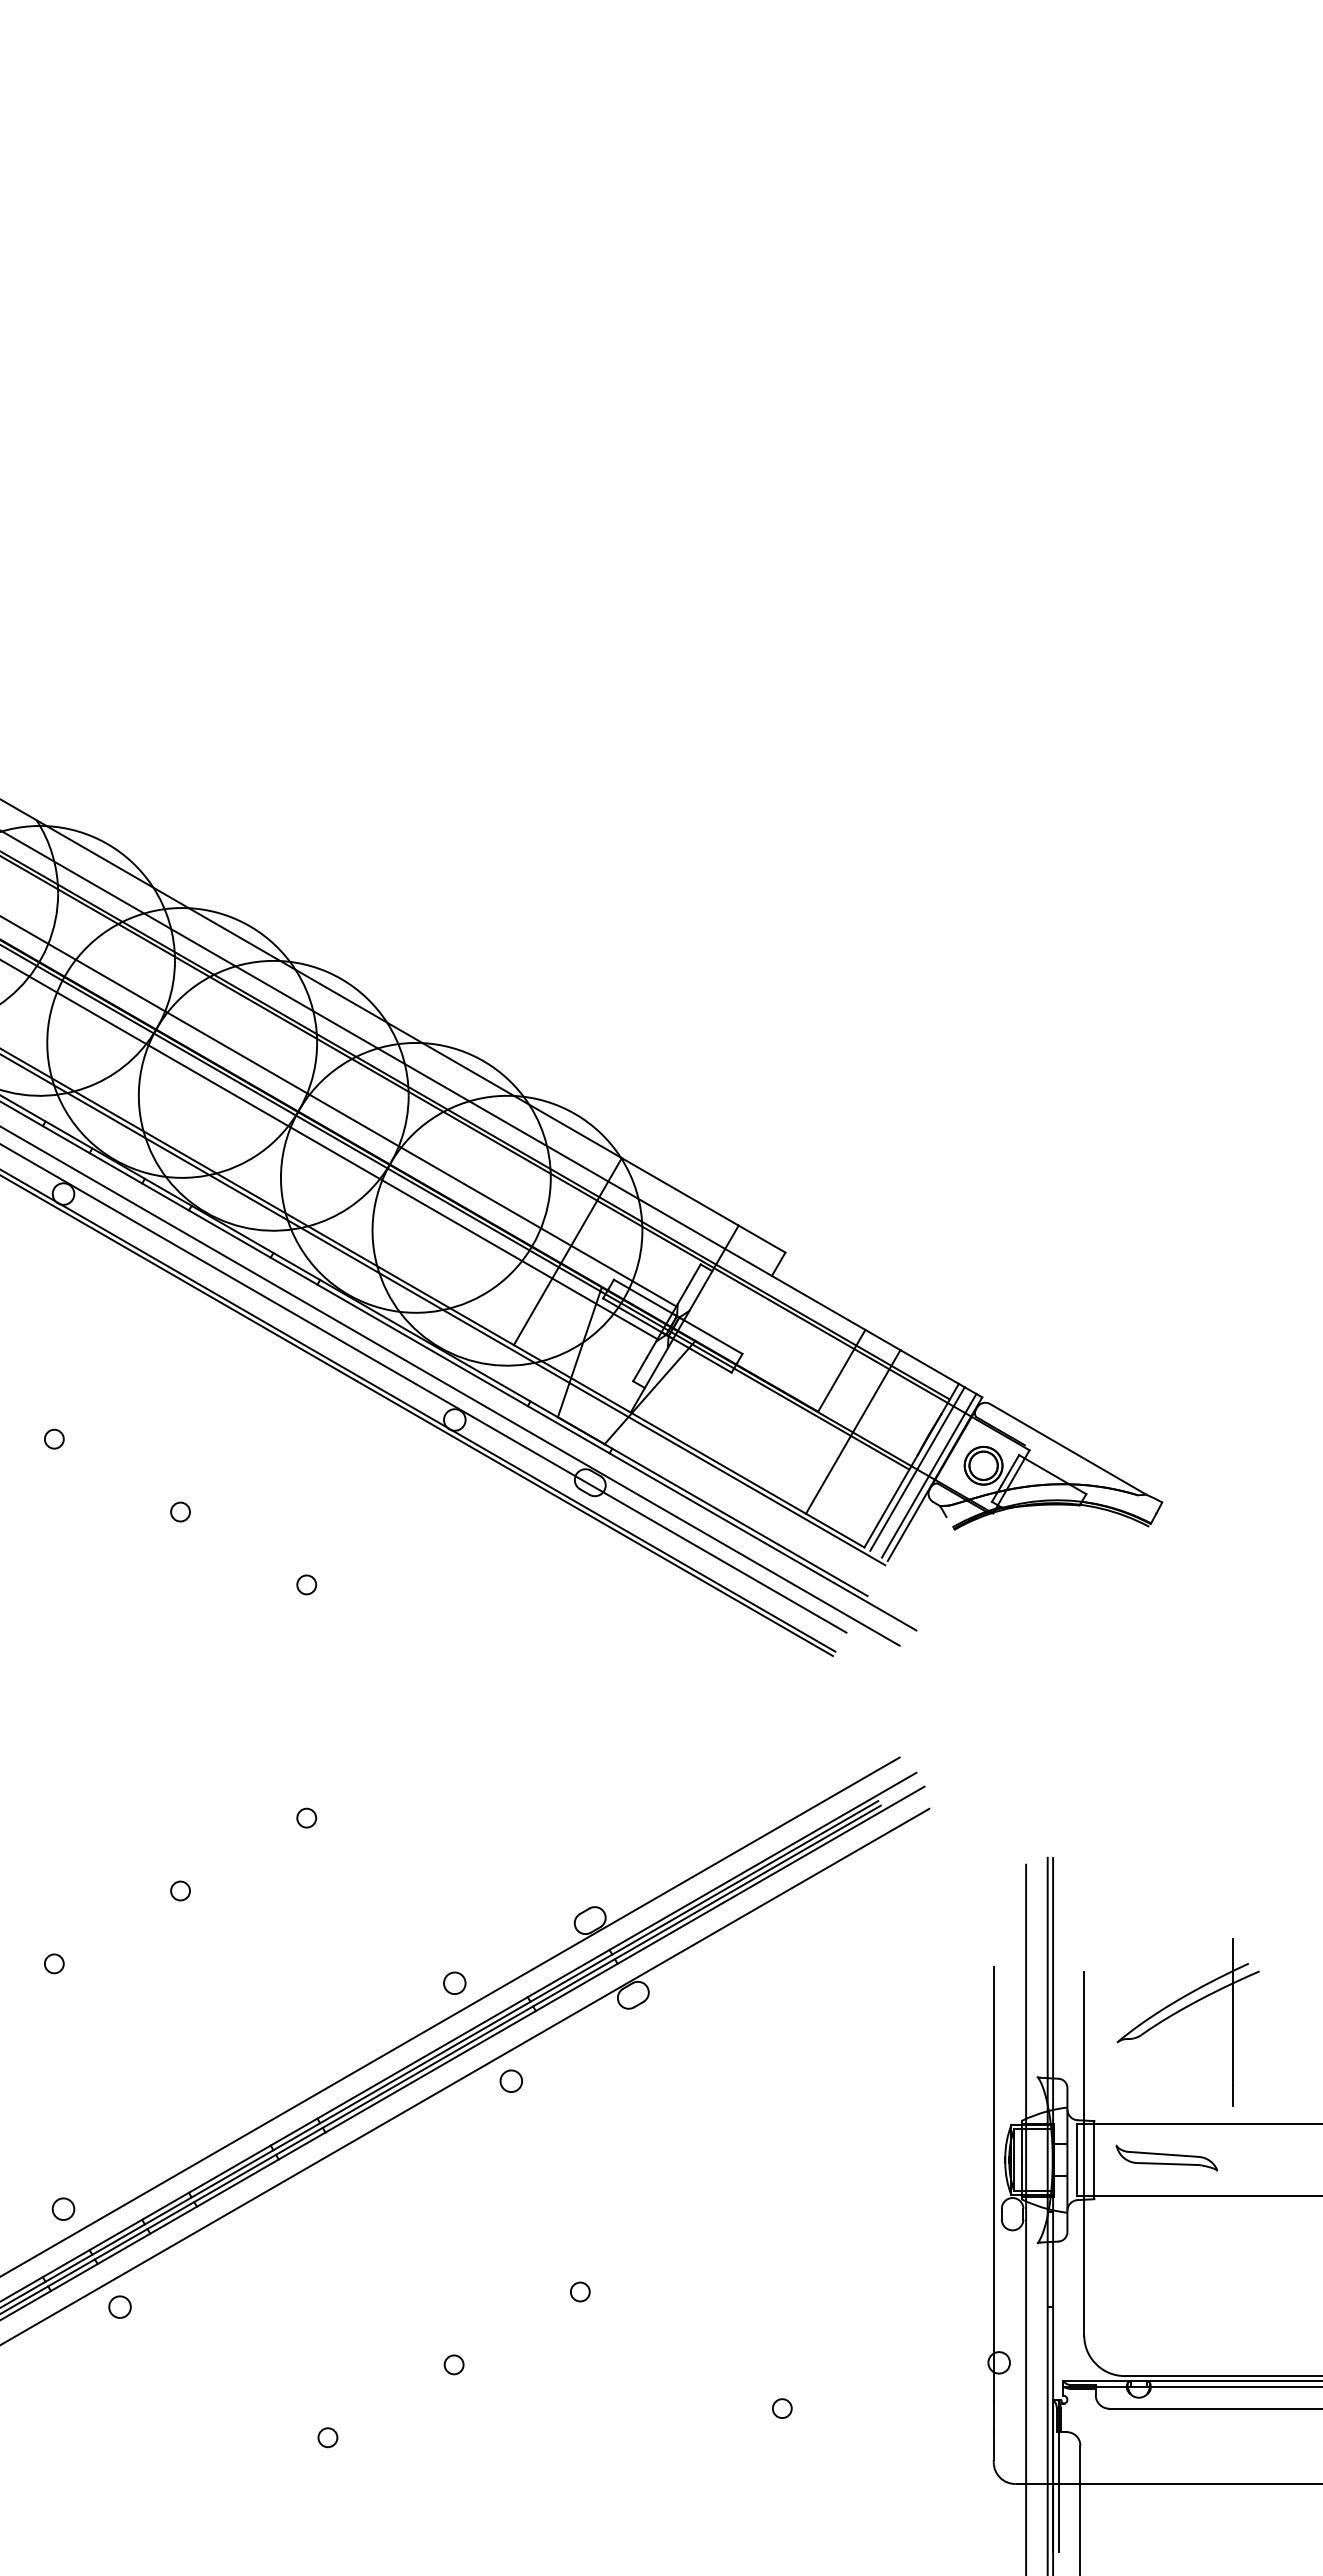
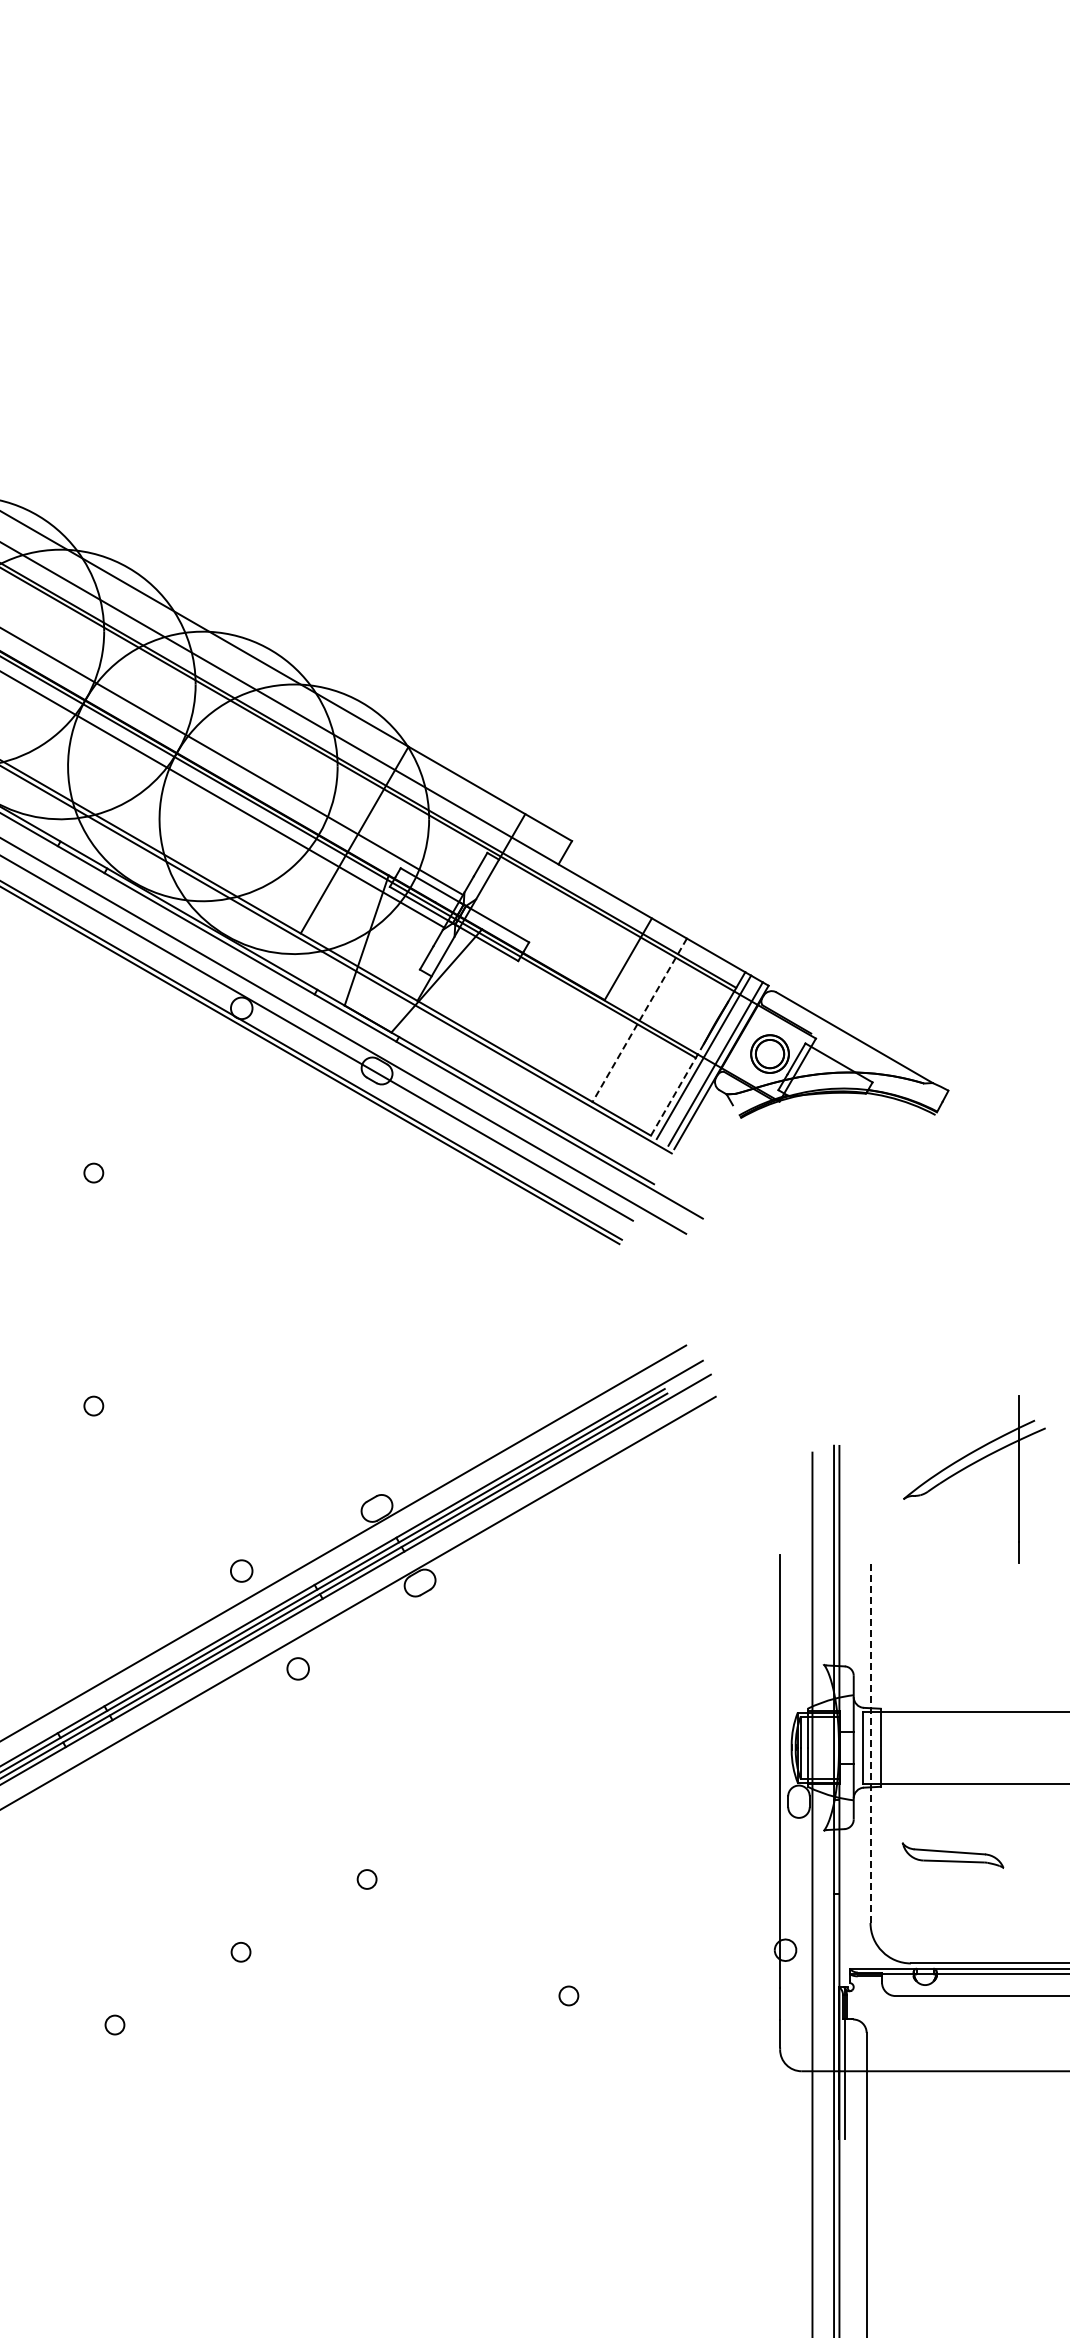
line: (852, 1432) -> (639, 1020), solid -> dashed
line: (890, 1501) -> (676, 1089), solid -> dashed
part: (1182, 2010) -> (968, 1467), moved
line: (1084, 2154) -> (870, 1742), solid -> dashed
part: (1166, 2157) -> (952, 1854), moved

